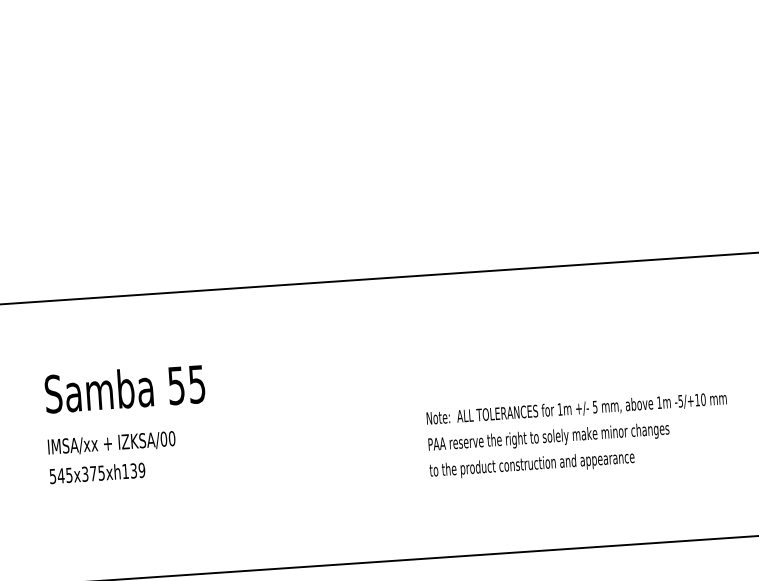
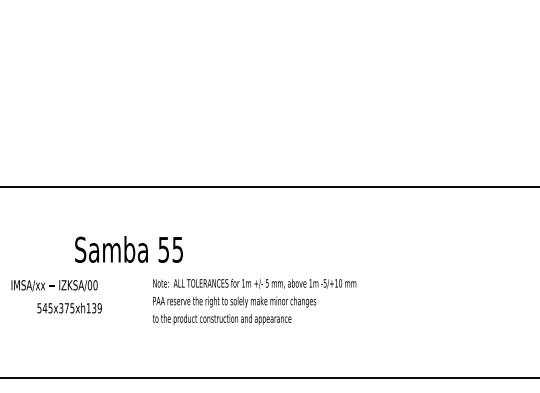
text: (124, 388) -> (128, 249), moved
text: (578, 435) -> (254, 301), moved
text: (97, 472) -> (69, 307), moved

